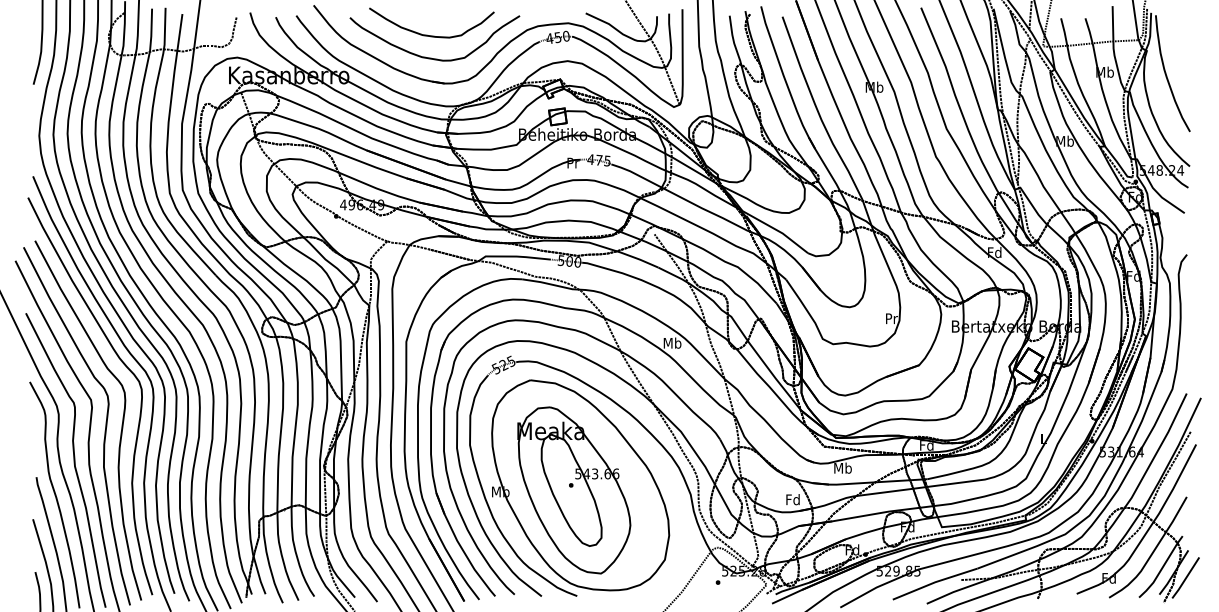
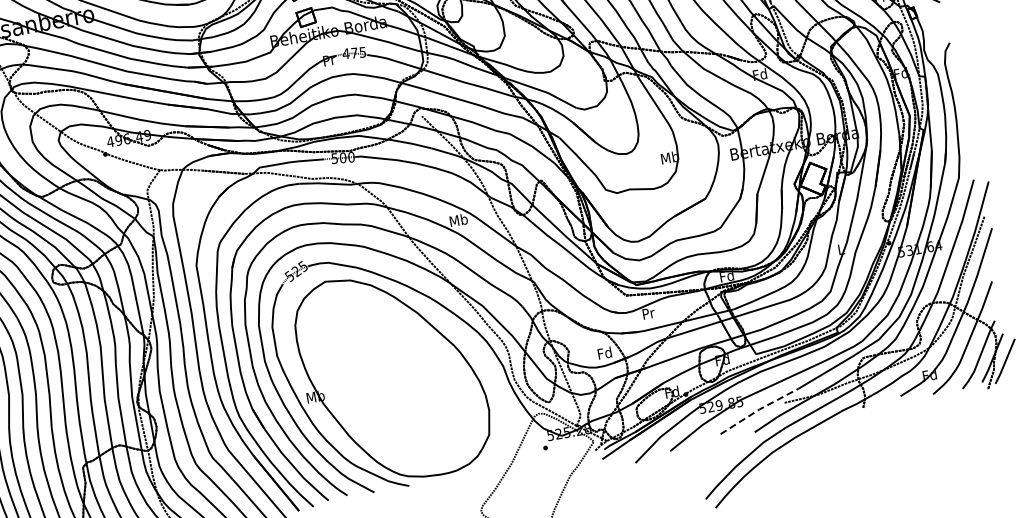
text: (891, 318) -> (669, 157), Pr -> Mb
text: (842, 467) -> (647, 312), Mb -> Pr
part: (574, 490) -> (388, 382), removed
line: (935, 582) -> (759, 409), solid -> dashed

